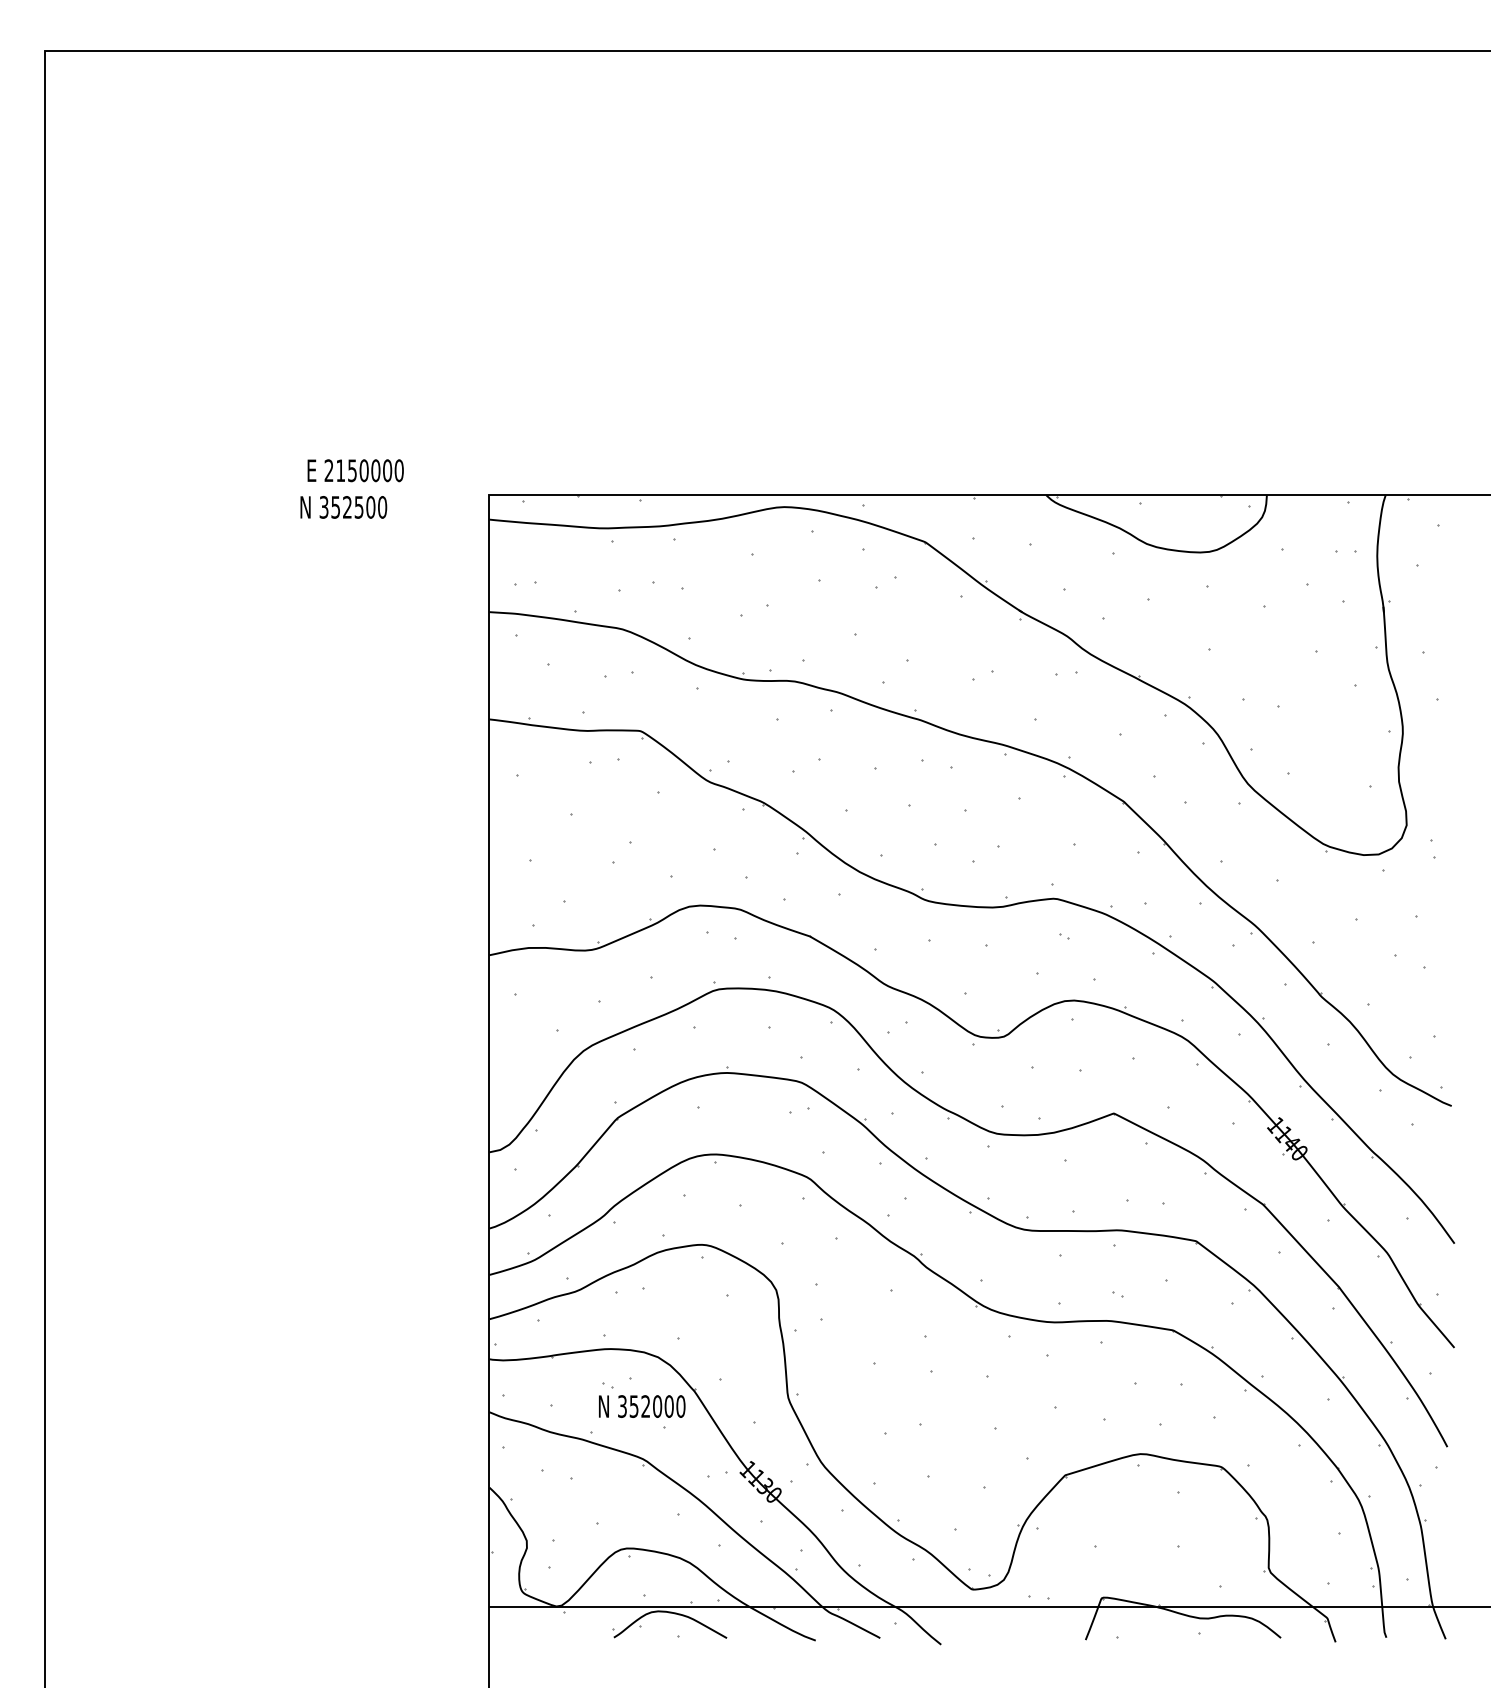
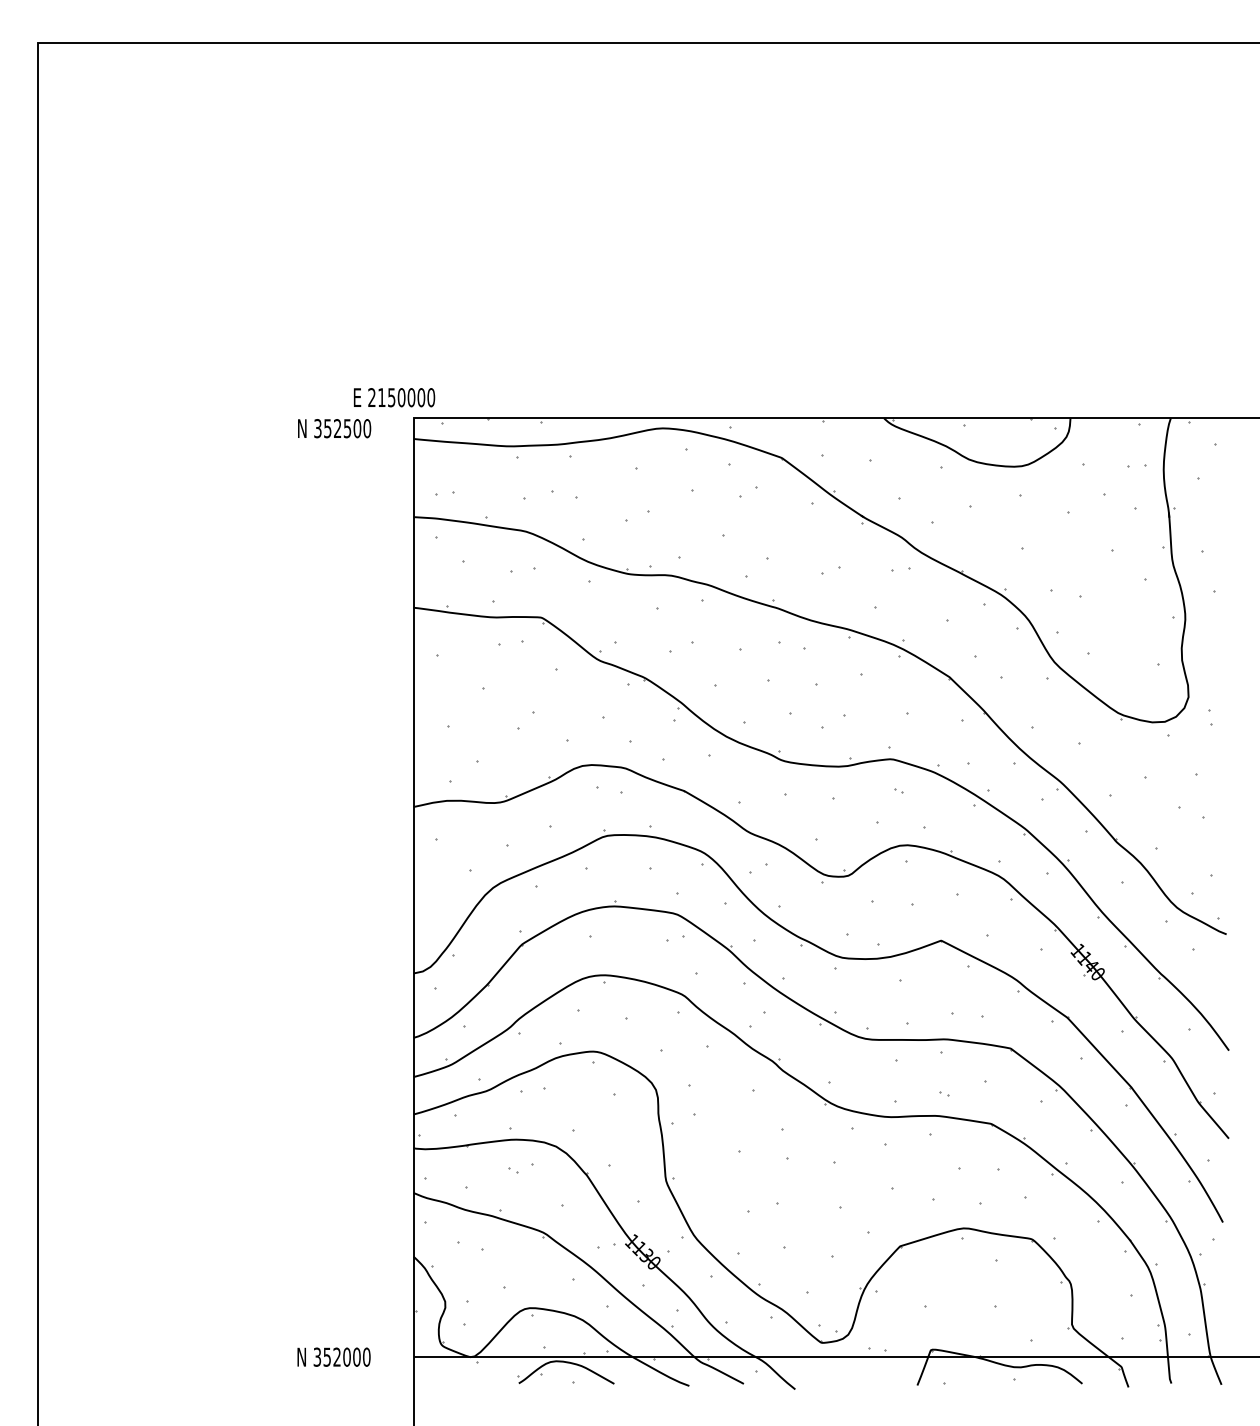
text: (355, 470) -> (394, 397), moved
text: (343, 507) -> (334, 428), moved
text: (642, 1406) -> (334, 1357), moved

